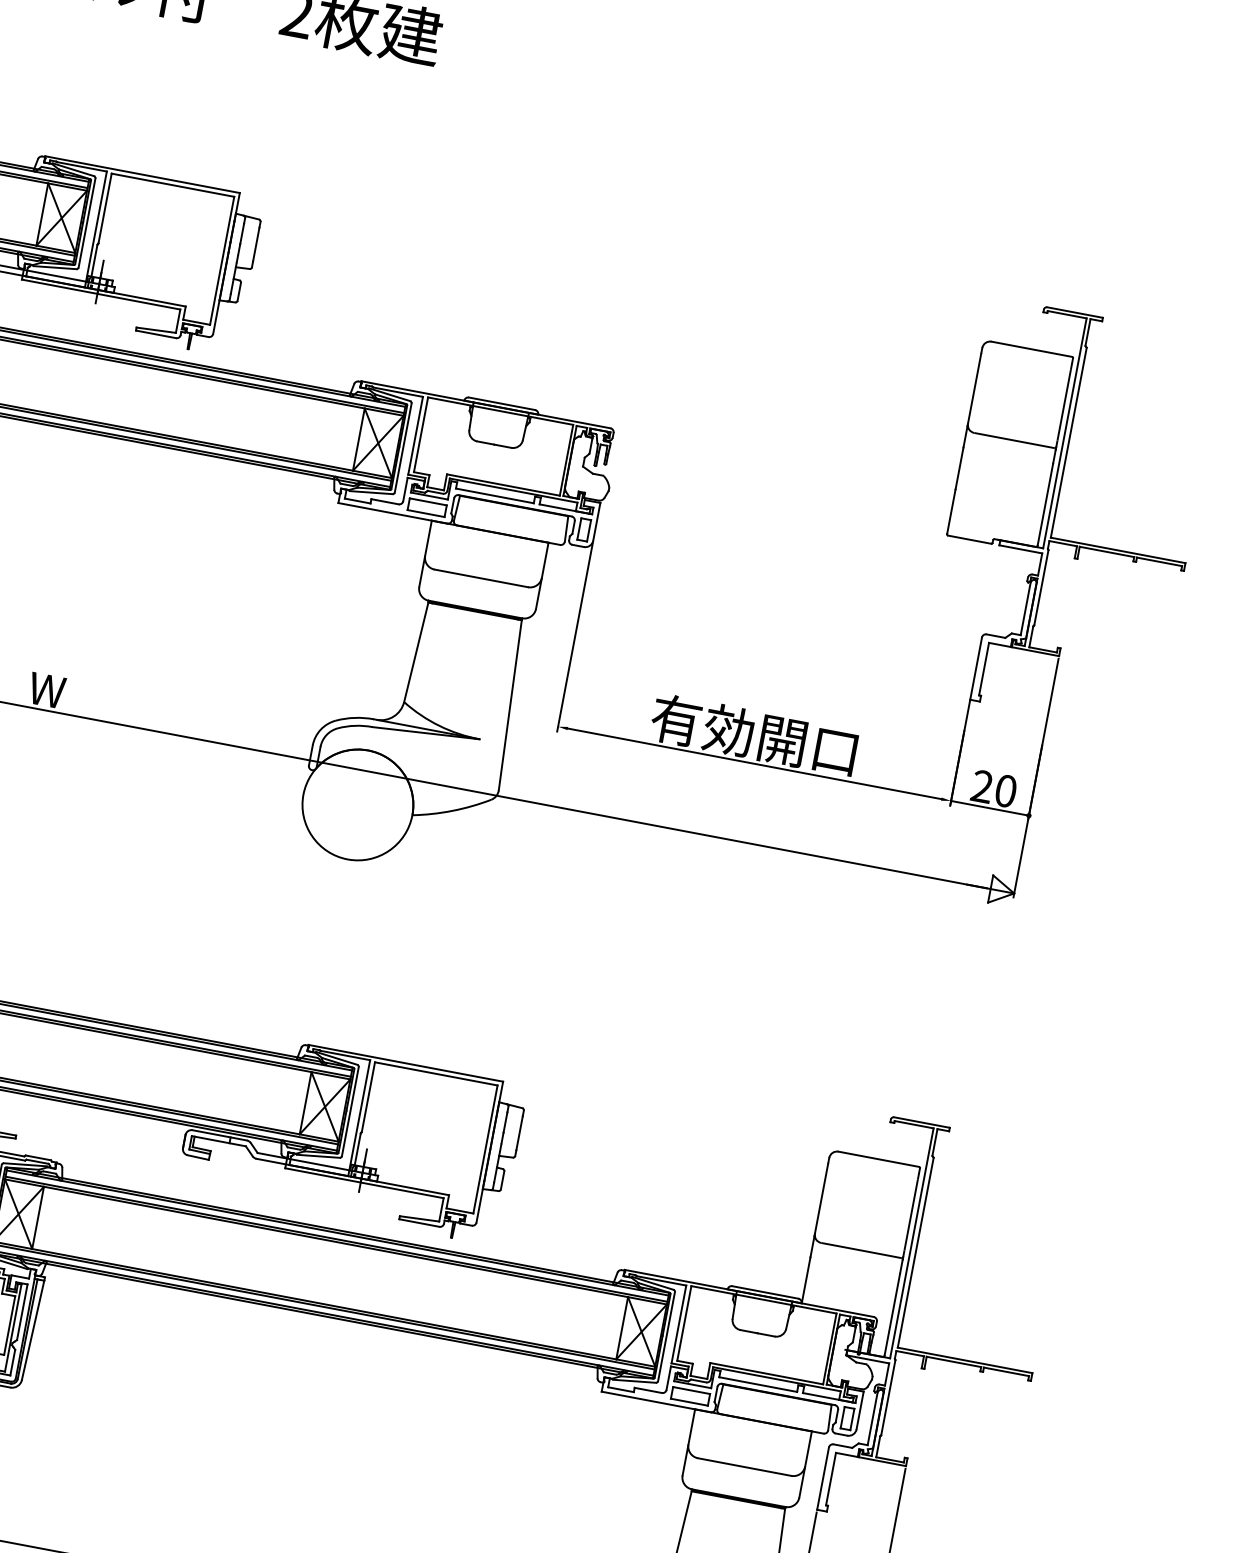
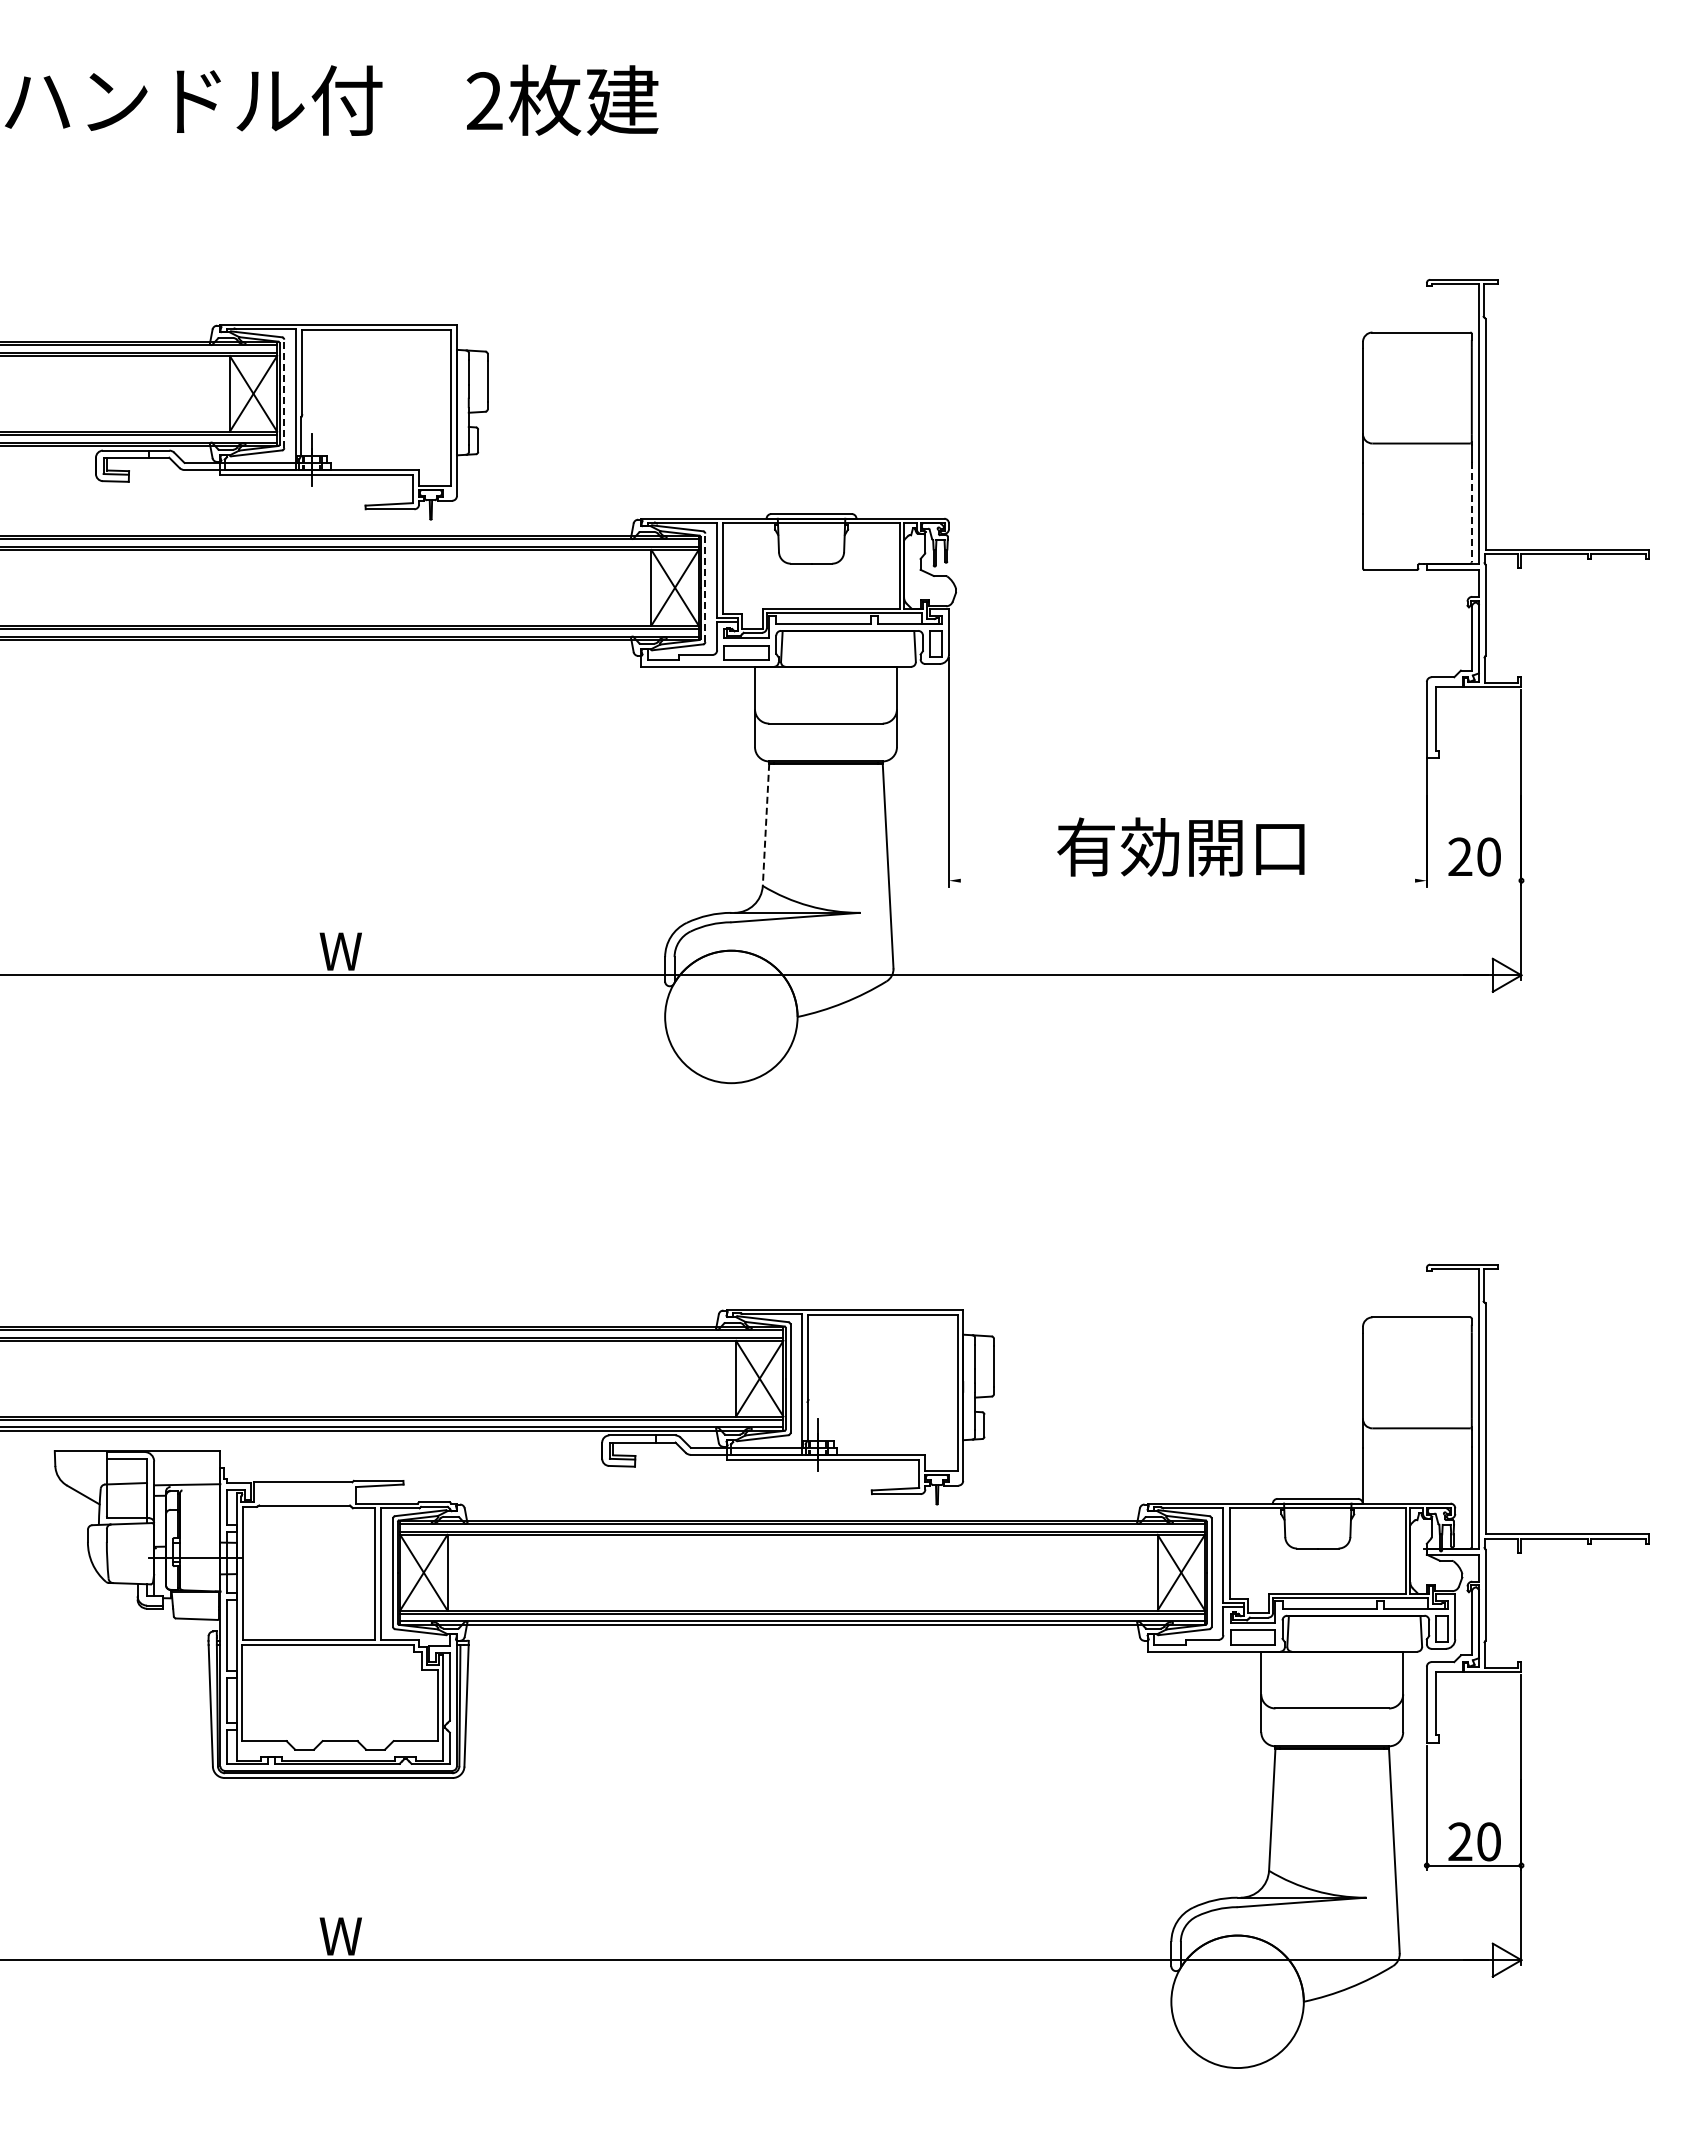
line: (87, 222) -> (284, 393), solid -> dashed
line: (403, 447) -> (705, 587), solid -> dashed
line: (1045, 505) -> (1471, 512), solid -> dashed
line: (415, 652) -> (765, 825), solid -> dashed
line: (754, 763) -> (1187, 880), removed
line: (989, 808) -> (1473, 880), removed

